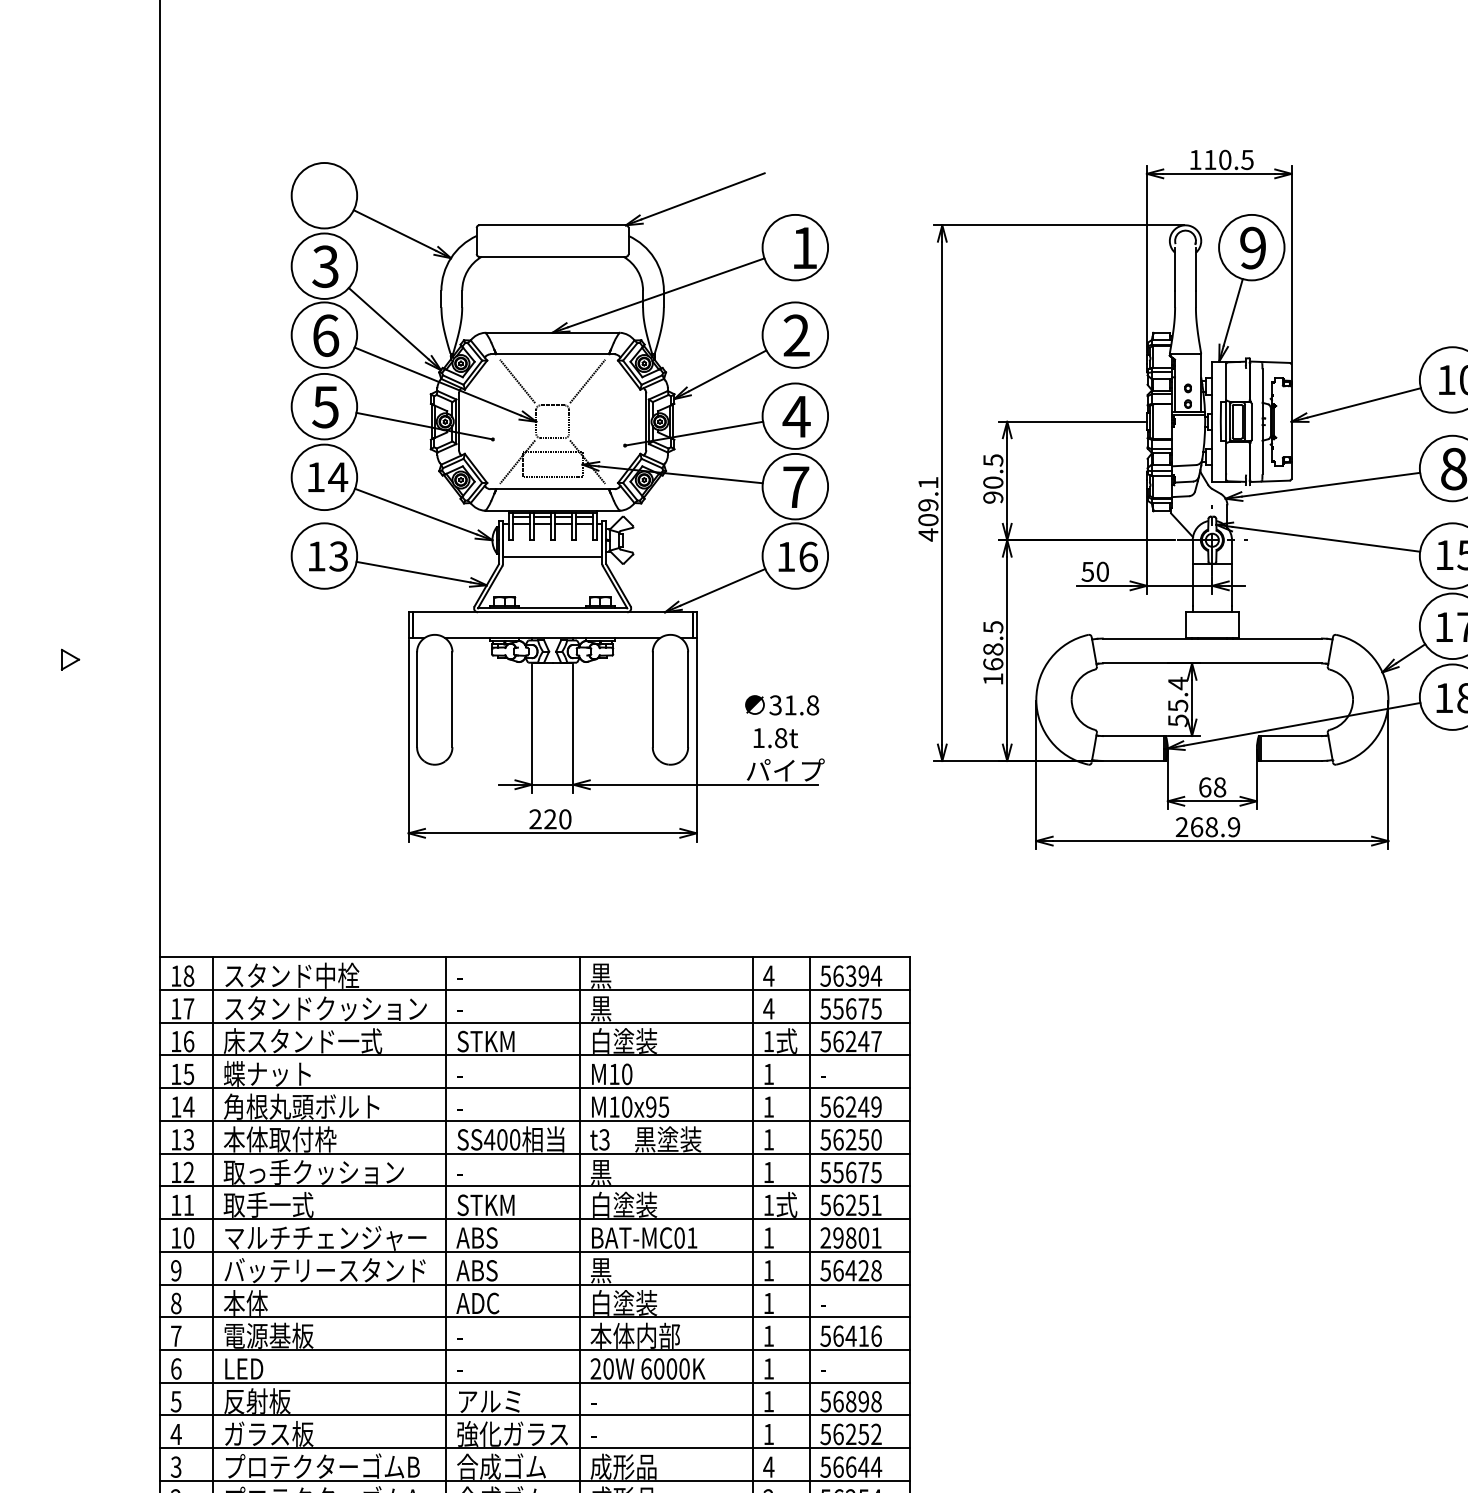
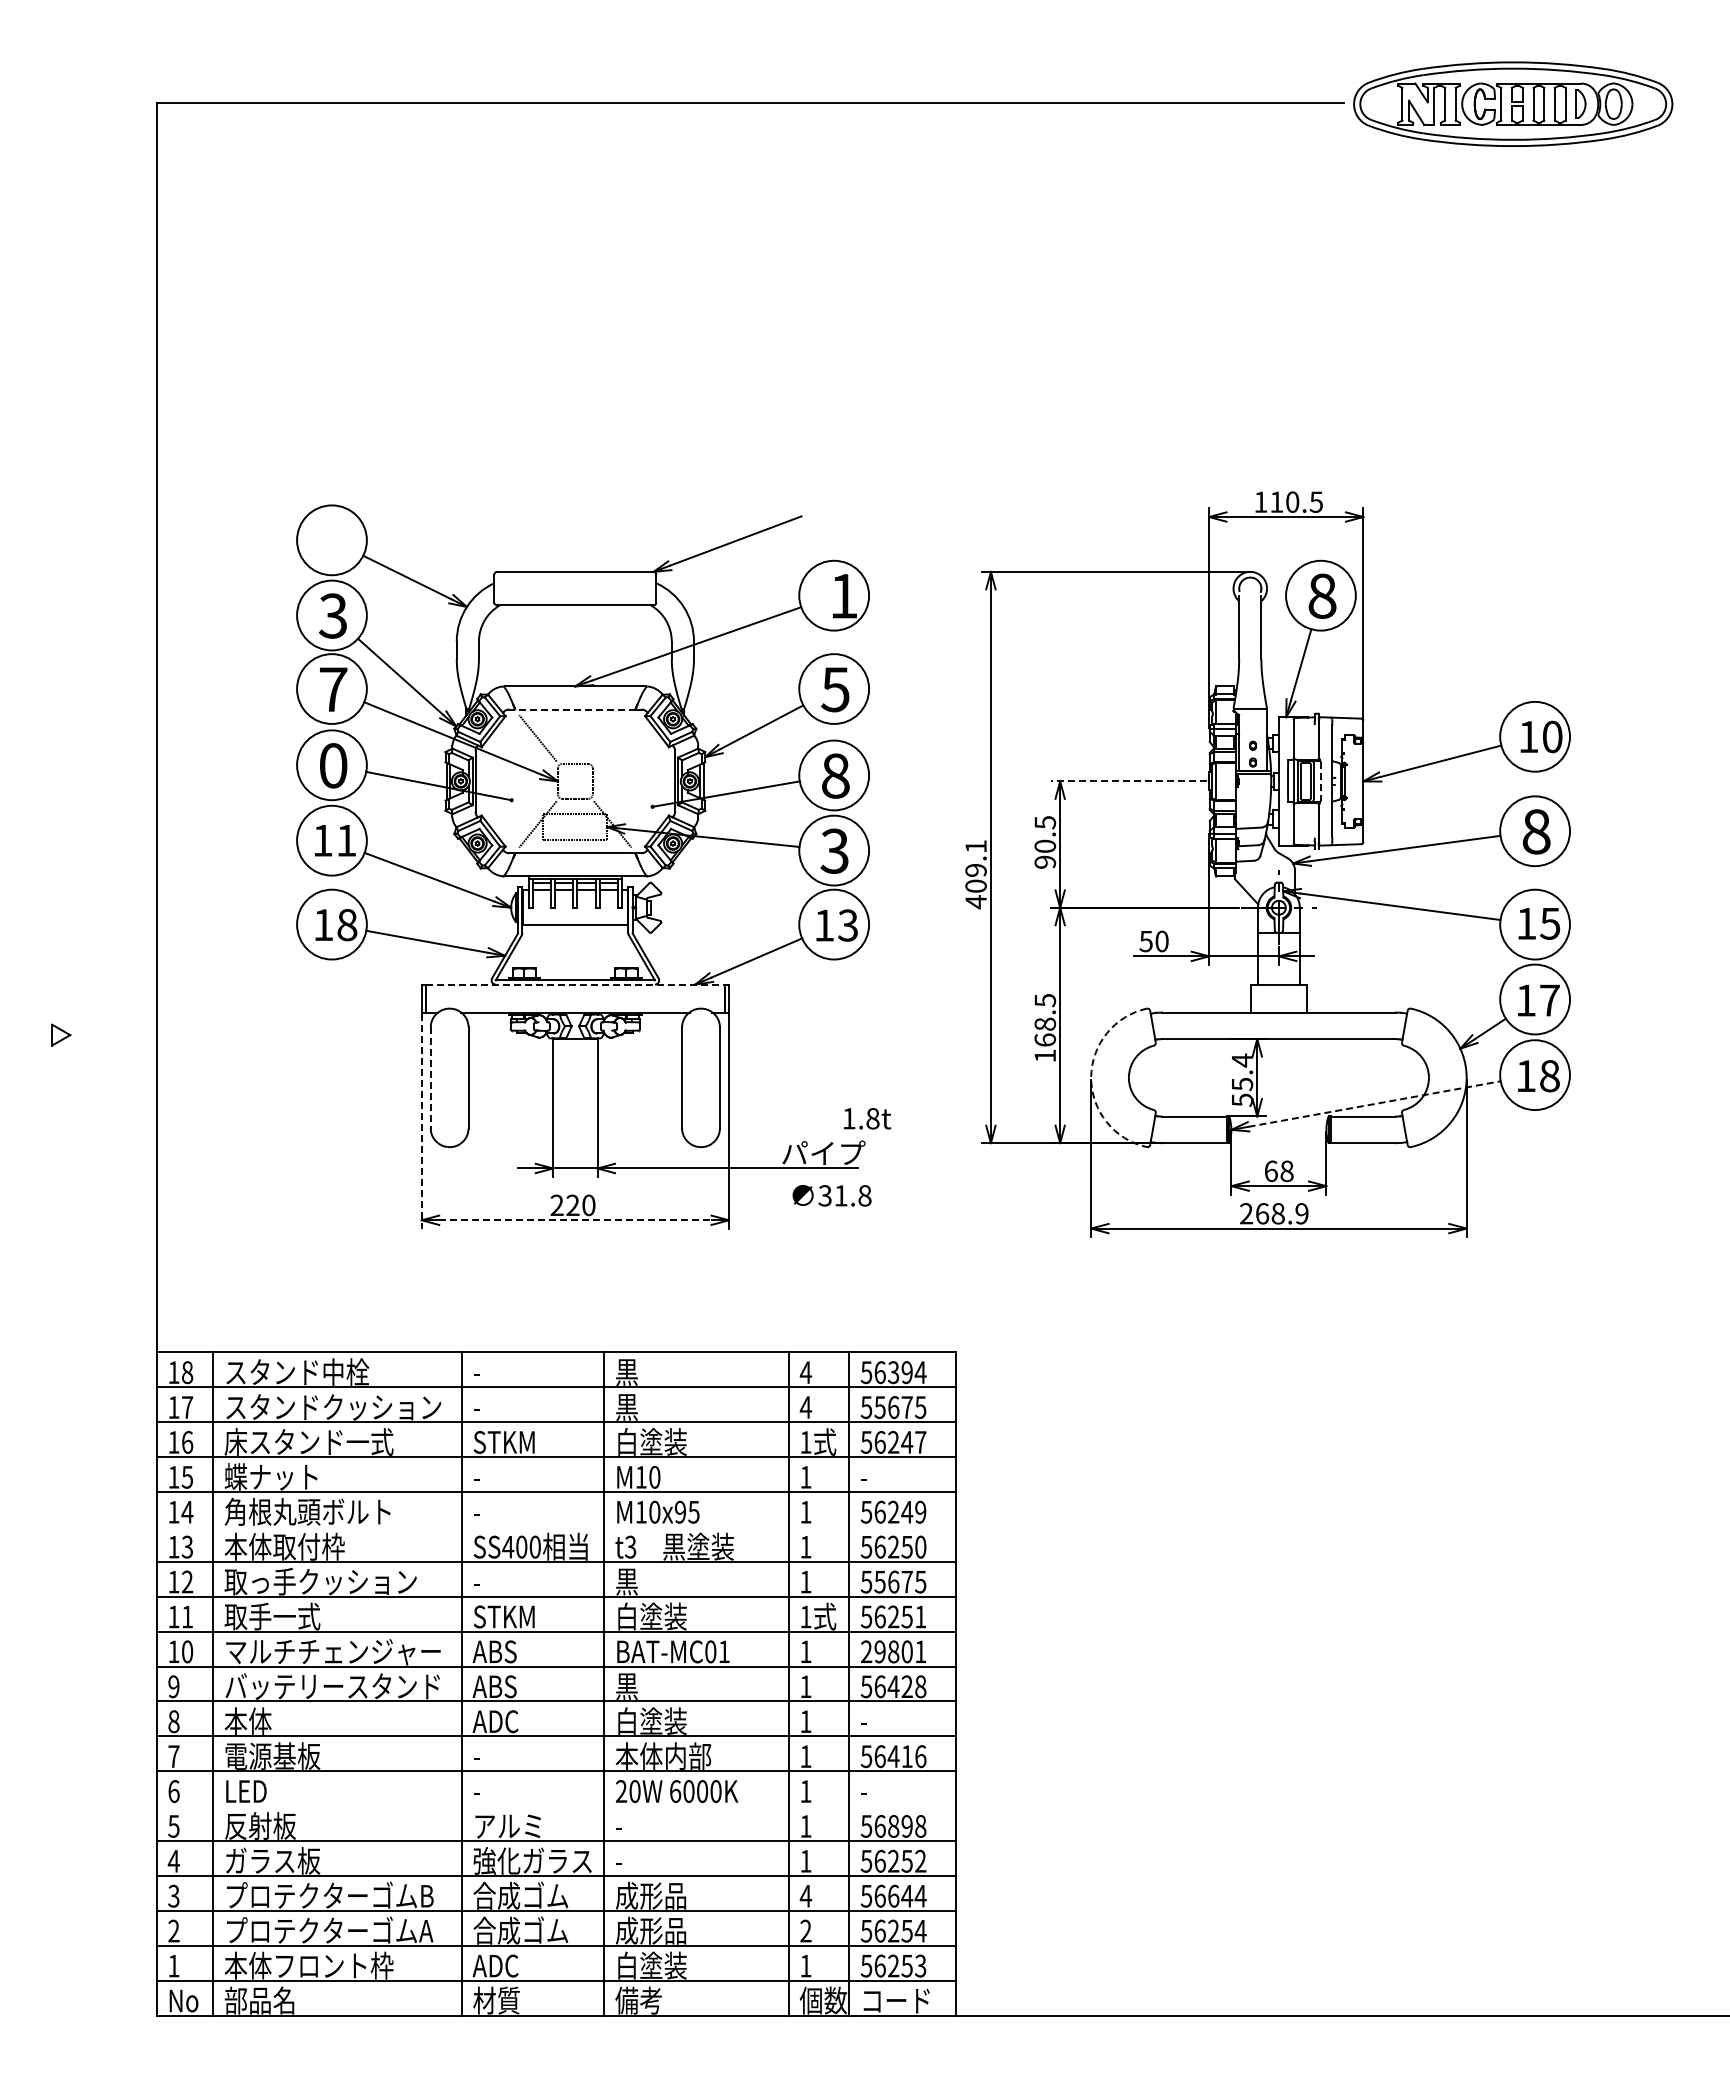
text: (1253, 247) -> (1322, 595), 9 -> 8
text: (325, 335) -> (333, 689), 6 -> 7
text: (796, 335) -> (835, 689), 2 -> 5
line: (552, 354) -> (575, 709), solid -> dashed
line: (587, 381) -> (612, 738), removed
text: (324, 406) -> (332, 765), 5 -> 0
text: (796, 416) -> (835, 775), 4 -> 8
line: (1072, 421) -> (1129, 781), solid -> dashed
line: (1251, 421) -> (1320, 781), solid -> dashed
text: (338, 477) -> (346, 840), 14 -> 11
text: (795, 486) -> (834, 850), 7 -> 3
text: (338, 555) -> (347, 924), 13 -> 18
text: (808, 556) -> (848, 925), 16 -> 13
line: (552, 612) -> (575, 984), solid -> dashed
line: (416, 699) -> (430, 1077), solid -> dashed
arc: (1036, 699) -> (1091, 1077), solid -> dashed
text: (781, 705) -> (831, 1195), moved
line: (1302, 723) -> (1375, 1103), solid -> dashed
text: (775, 737) -> (867, 1118), moved
line: (408, 741) -> (421, 1122), solid -> dashed
line: (552, 833) -> (575, 1220), solid -> dashed
line: (534, 1120) -> (556, 1526), removed
line: (534, 1383) -> (556, 1806), removed

